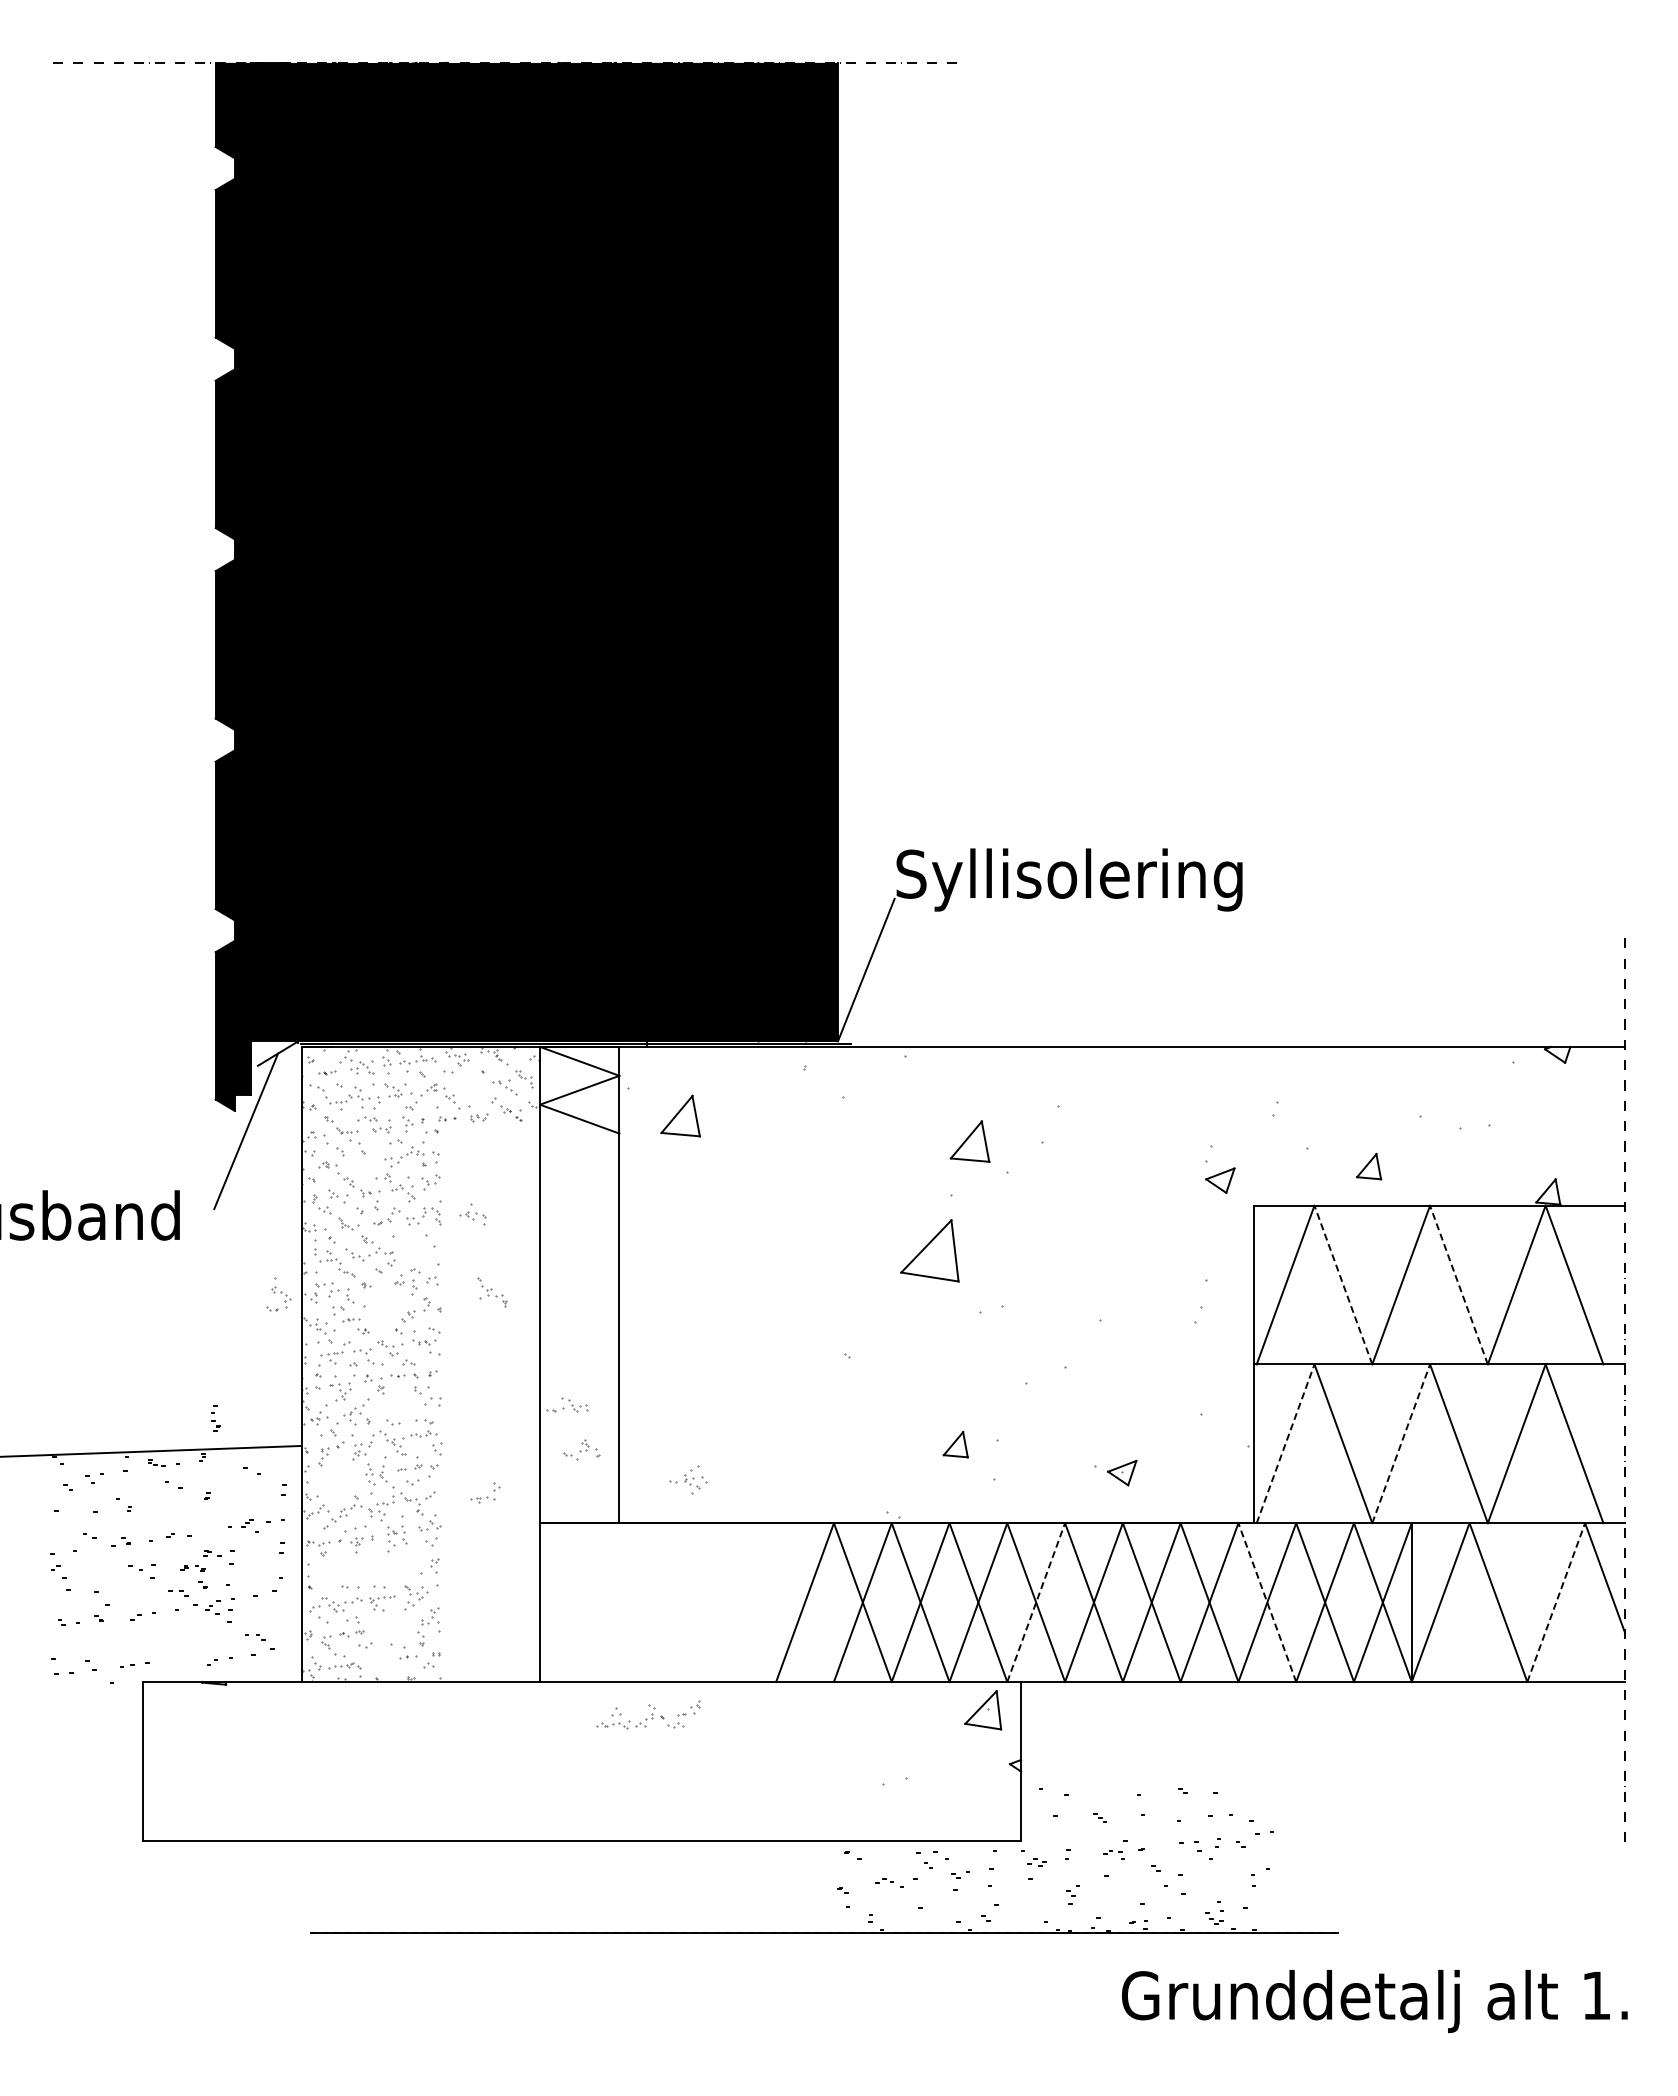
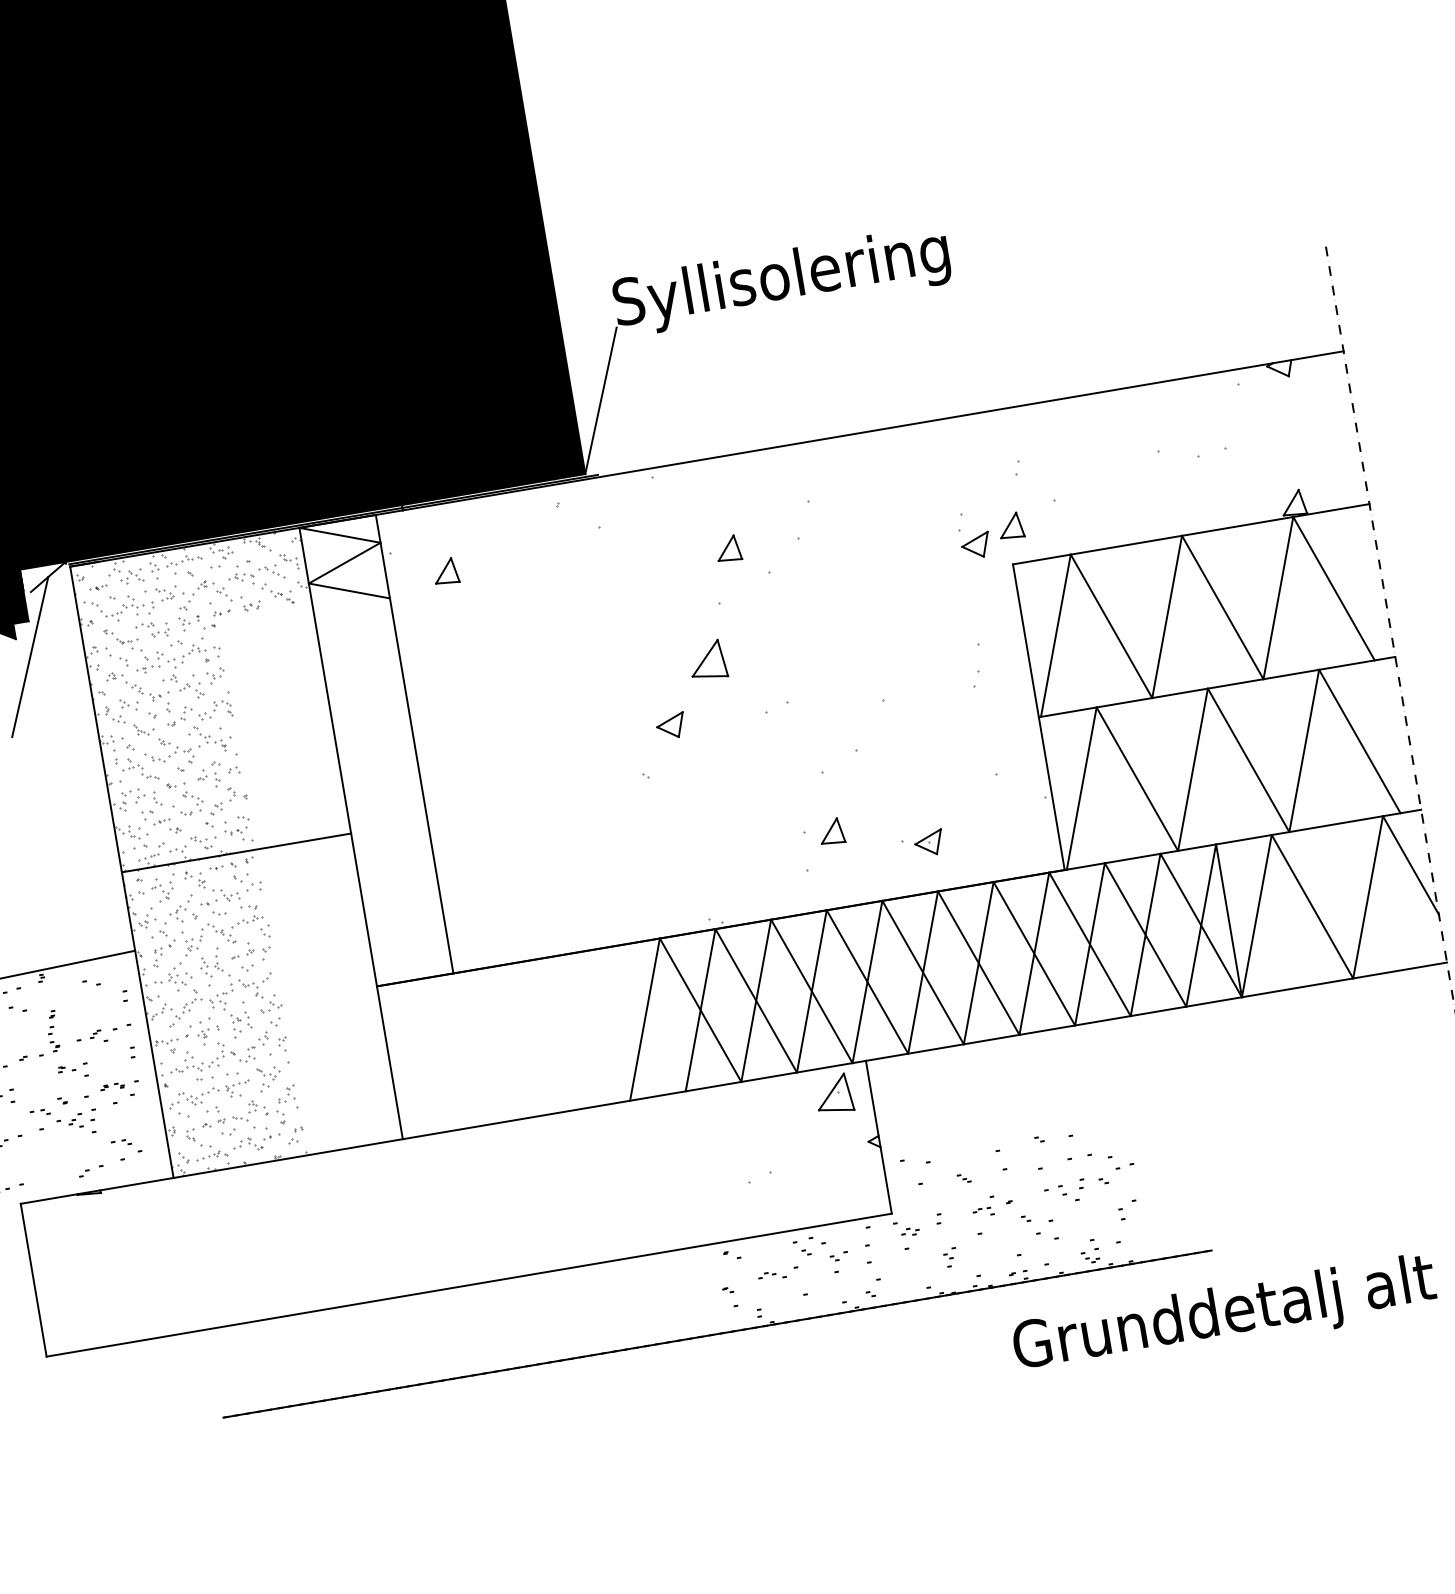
part: (680, 1115) -> (445, 571), size x0.62
part: (969, 1140) -> (728, 548), size x0.62
part: (1369, 1166) -> (1011, 525), moved
part: (472, 1214) -> (240, 576), moved
part: (929, 1250) -> (707, 660), size x0.62
line: (1343, 1284) -> (1111, 625), dashed -> solid
line: (1458, 1284) -> (1222, 607), dashed -> solid
part: (492, 1292) -> (210, 738), moved
part: (278, 1294) -> (190, 798), moved
part: (881, 1310) -> (671, 726), added
line: (420, 1364) -> (236, 853), added
part: (567, 1404) -> (219, 895), moved
part: (215, 1418) -> (53, 1039), moved
line: (1285, 1443) -> (1081, 788), dashed -> solid
line: (1401, 1443) -> (1193, 769), dashed -> solid
part: (955, 1444) -> (831, 831), moved
part: (581, 1449) -> (249, 1110), moved
part: (688, 1479) -> (172, 977), moved
part: (485, 1492) -> (150, 661), moved
part: (192, 1568) -> (112, 1086), moved
line: (1036, 1602) -> (867, 981), dashed -> solid
line: (1267, 1602) -> (1090, 944), dashed -> solid
line: (1556, 1602) -> (1368, 897), dashed -> solid
part: (382, 1660) -> (247, 1144), added
part: (648, 1714) -> (219, 1052), moved

